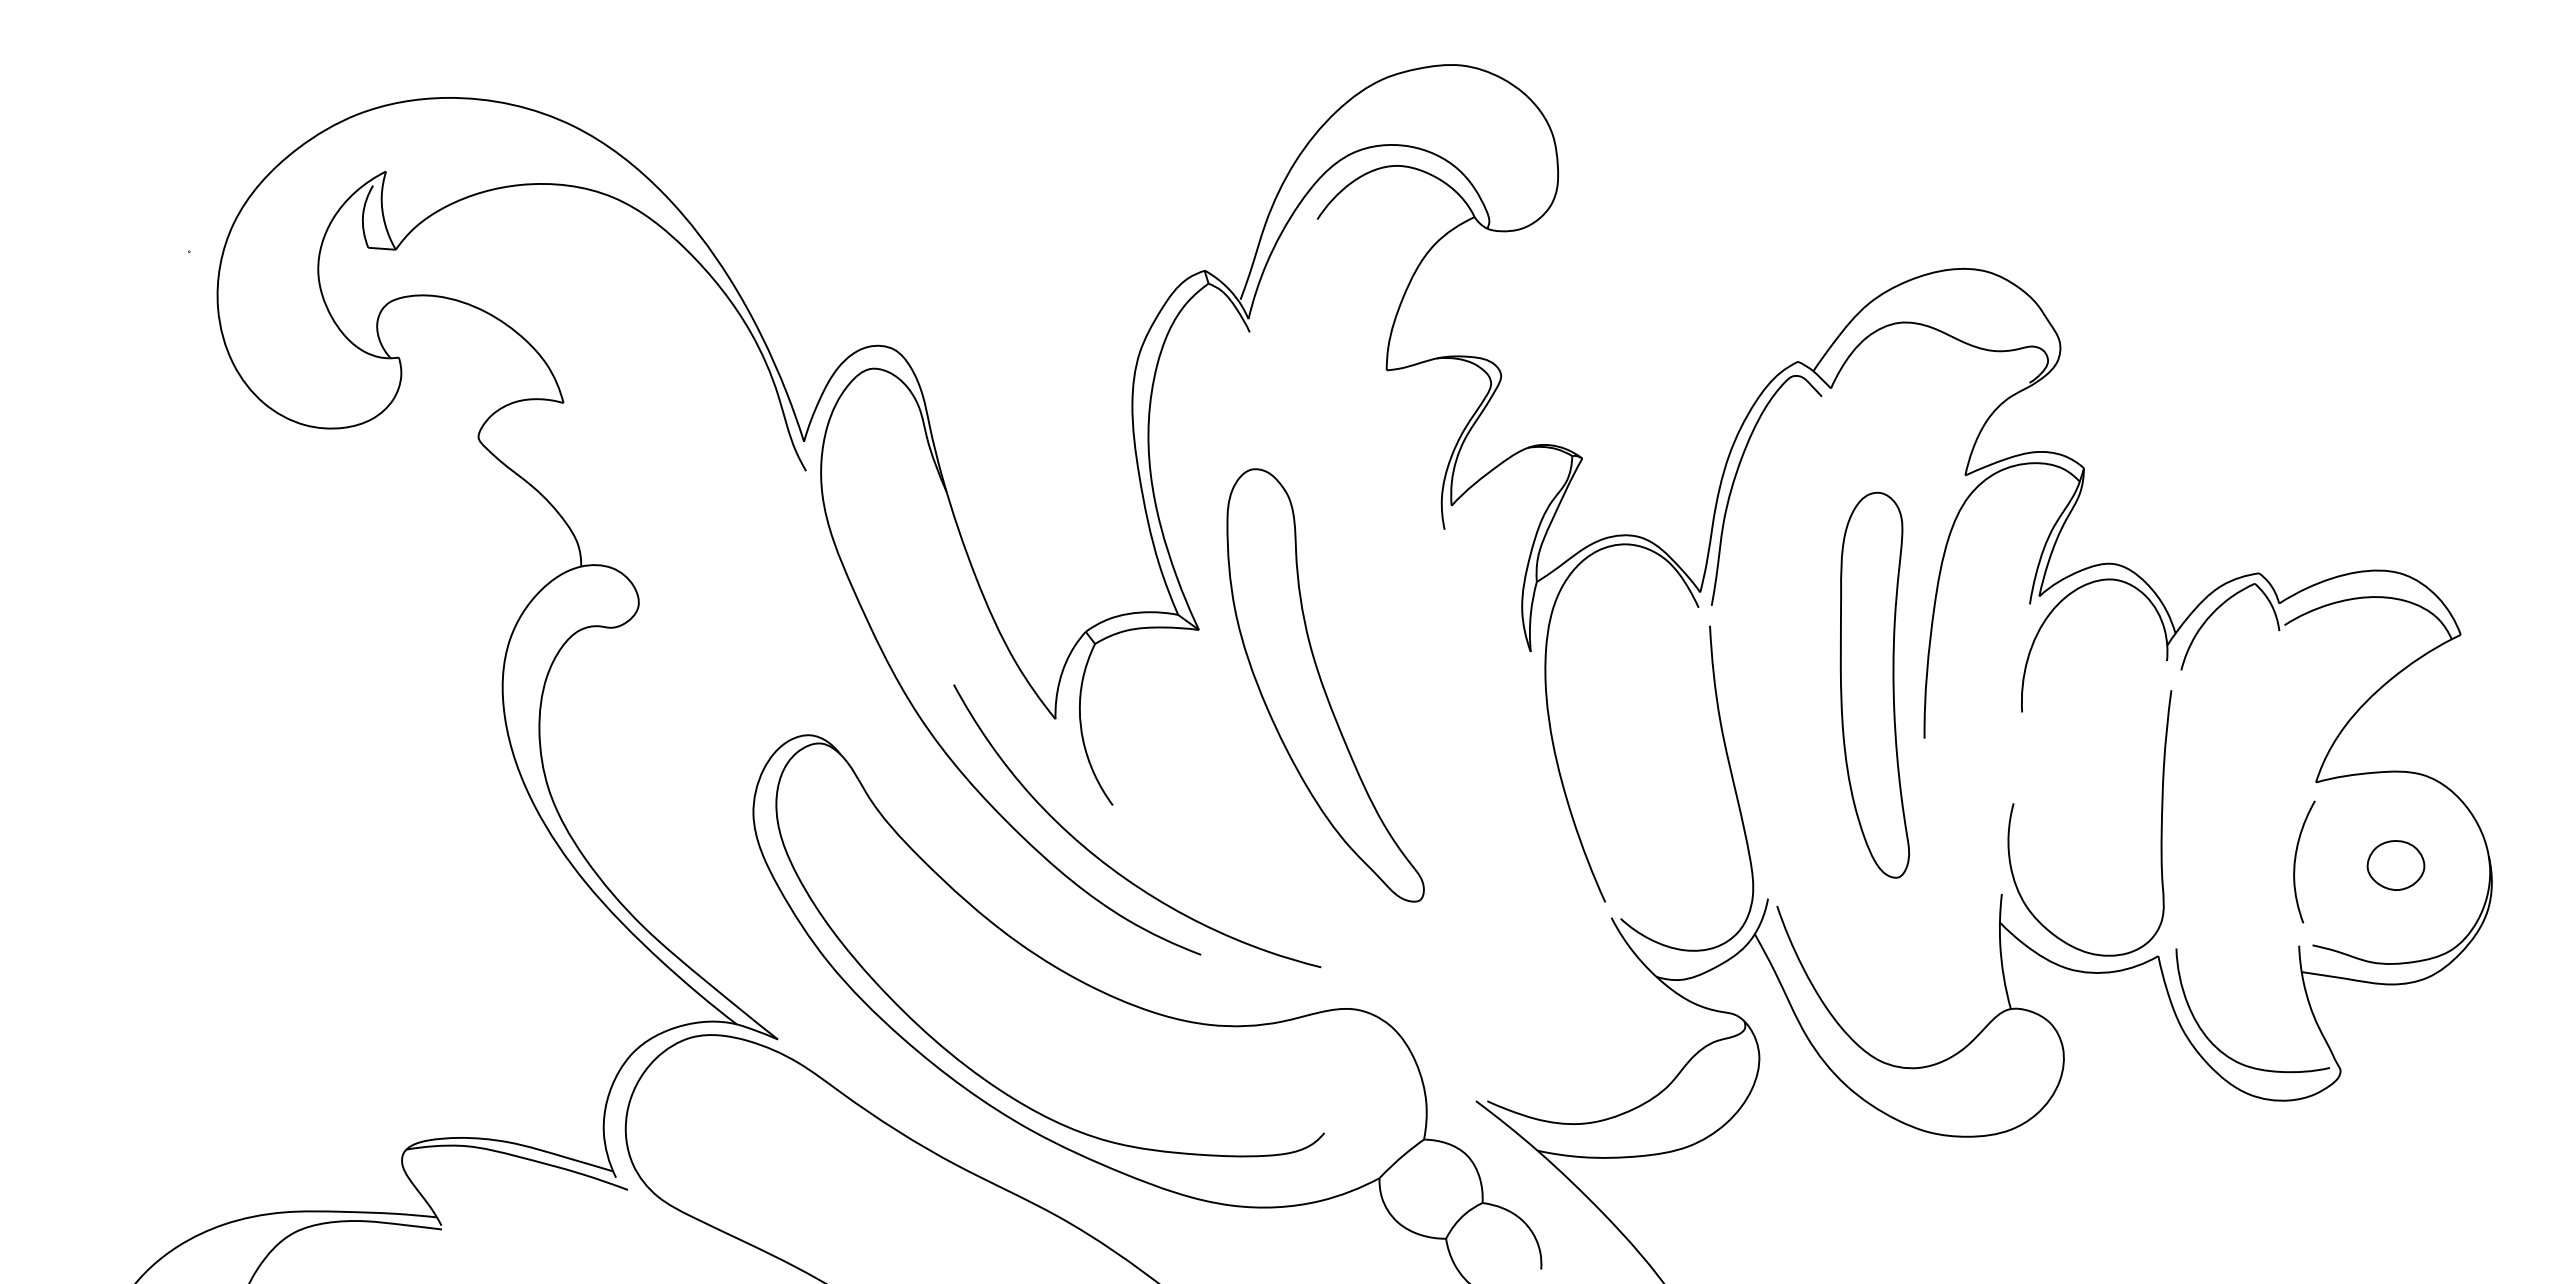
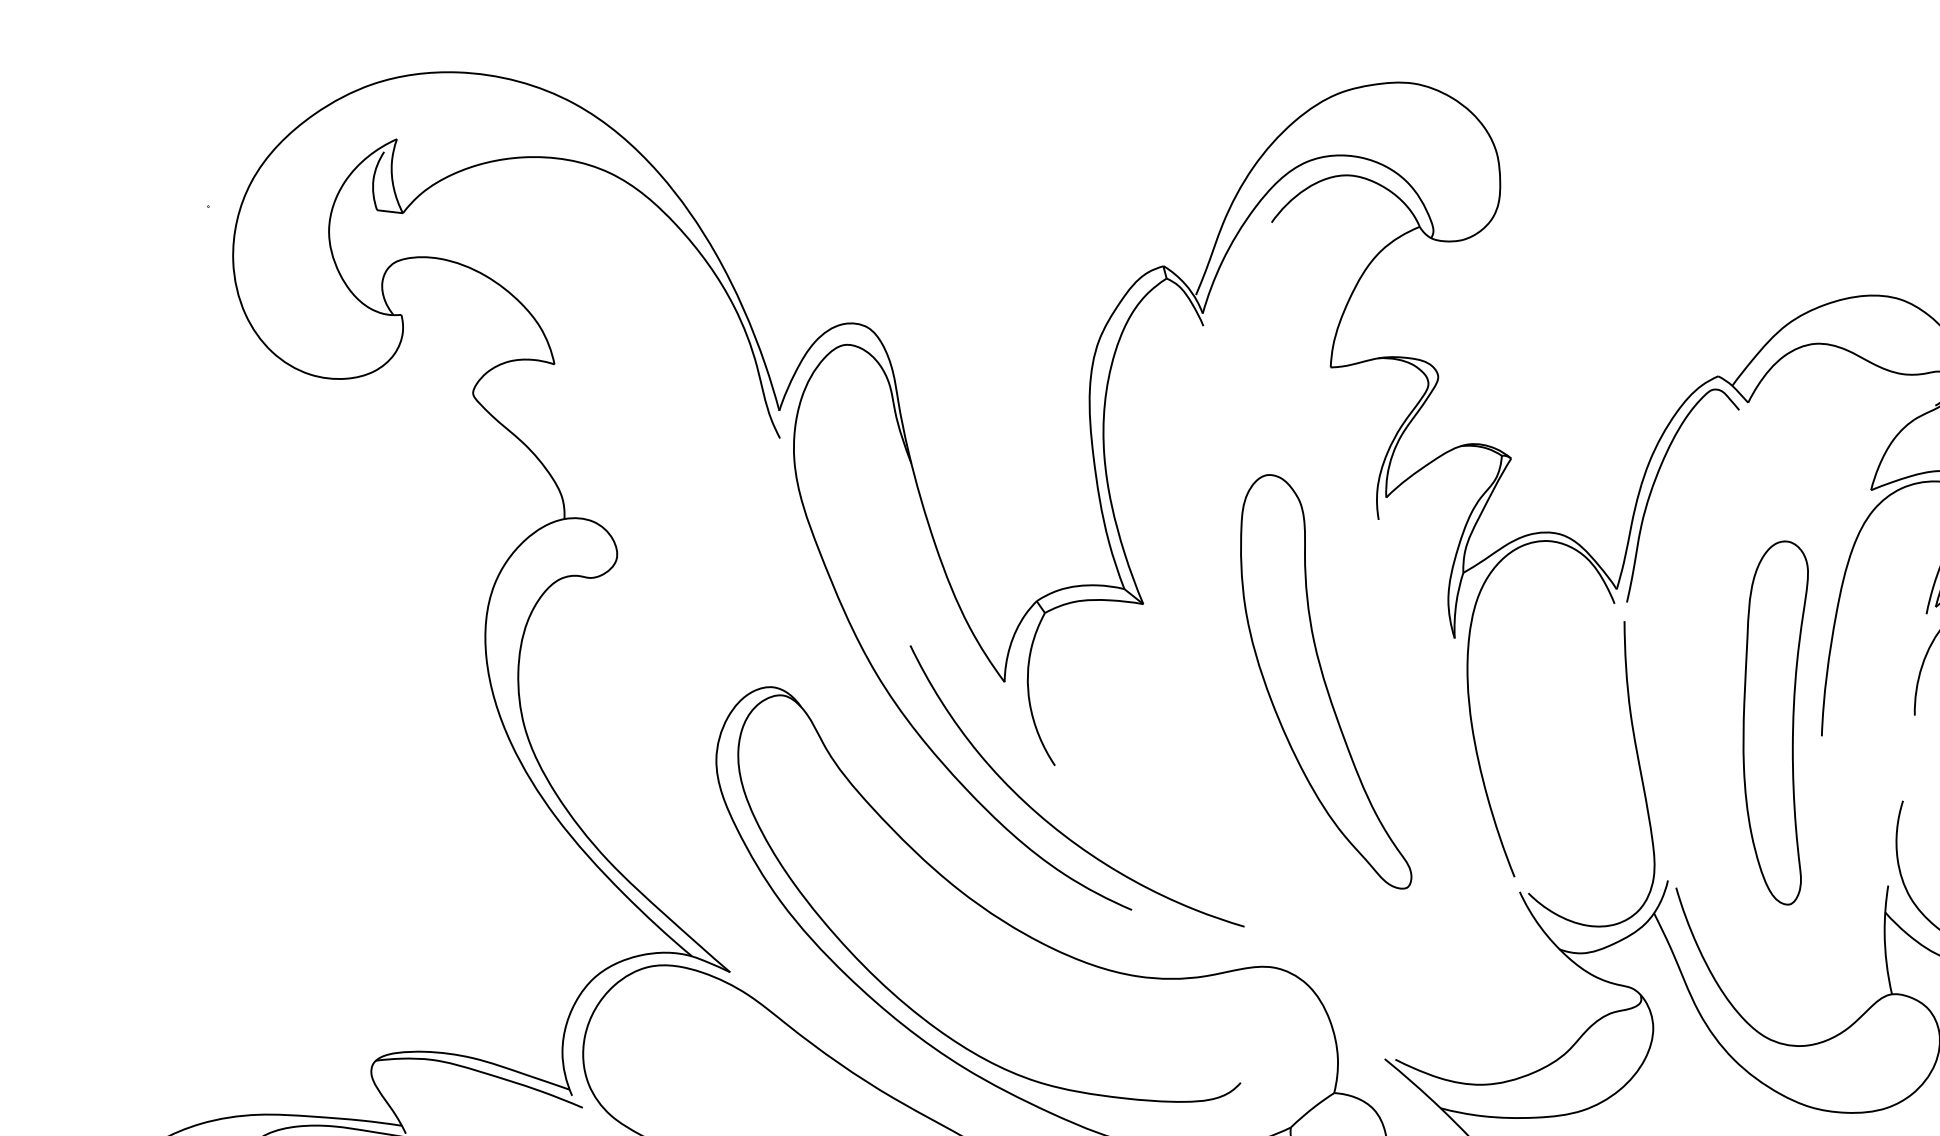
part: (1874, 684) -> (1775, 721), moved
part: (1325, 685) -> (1327, 681), moved

